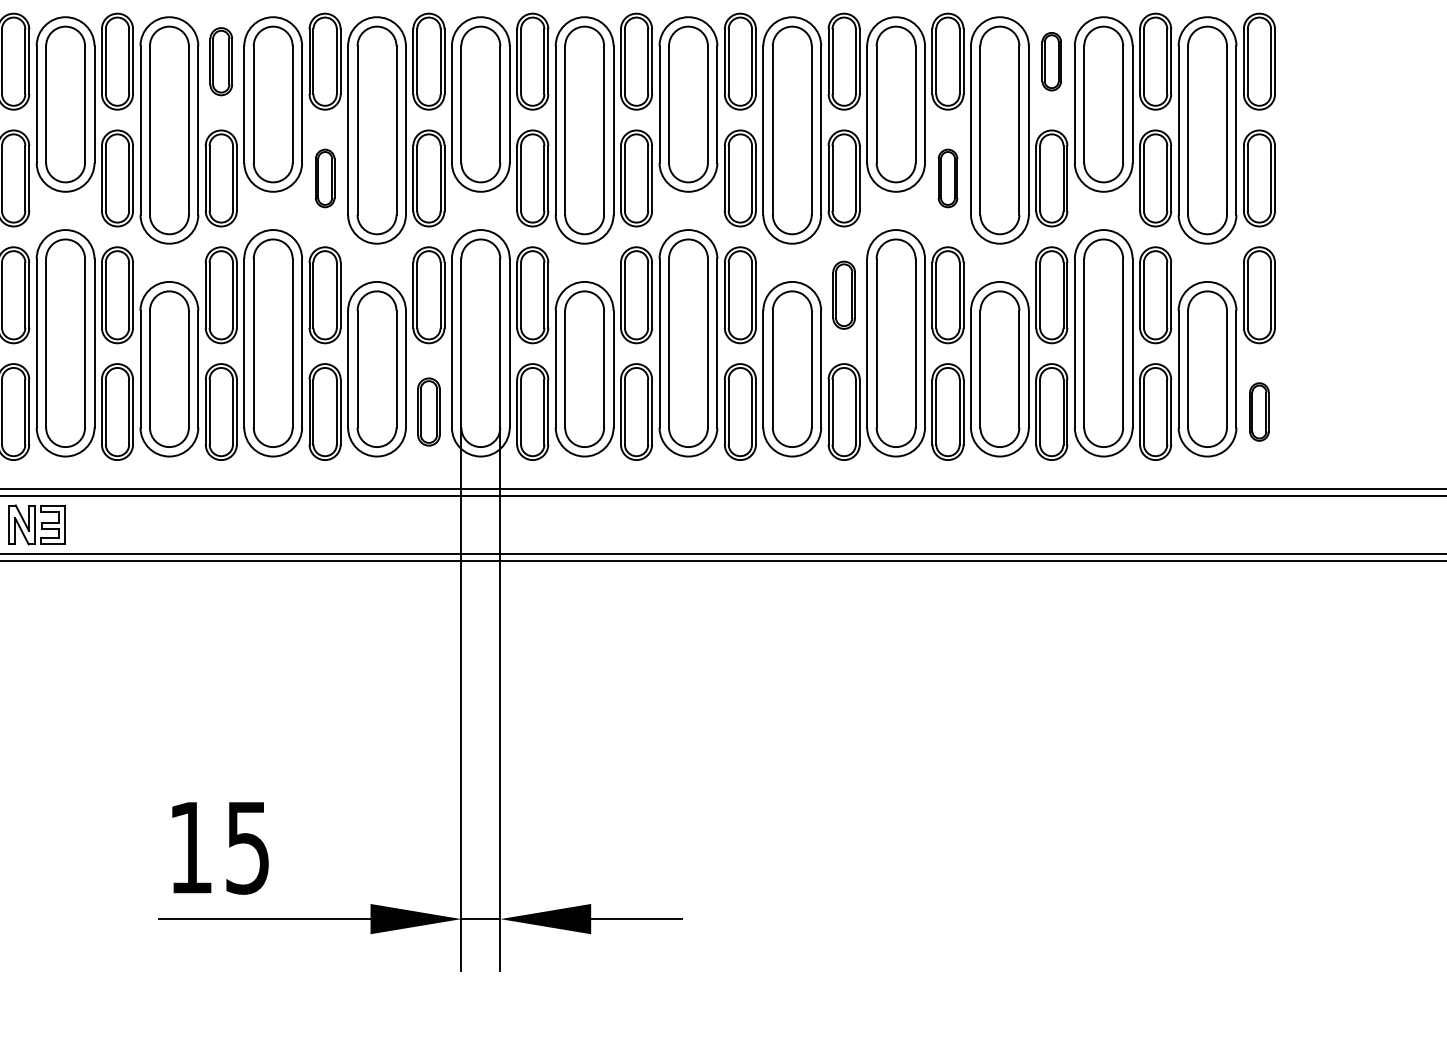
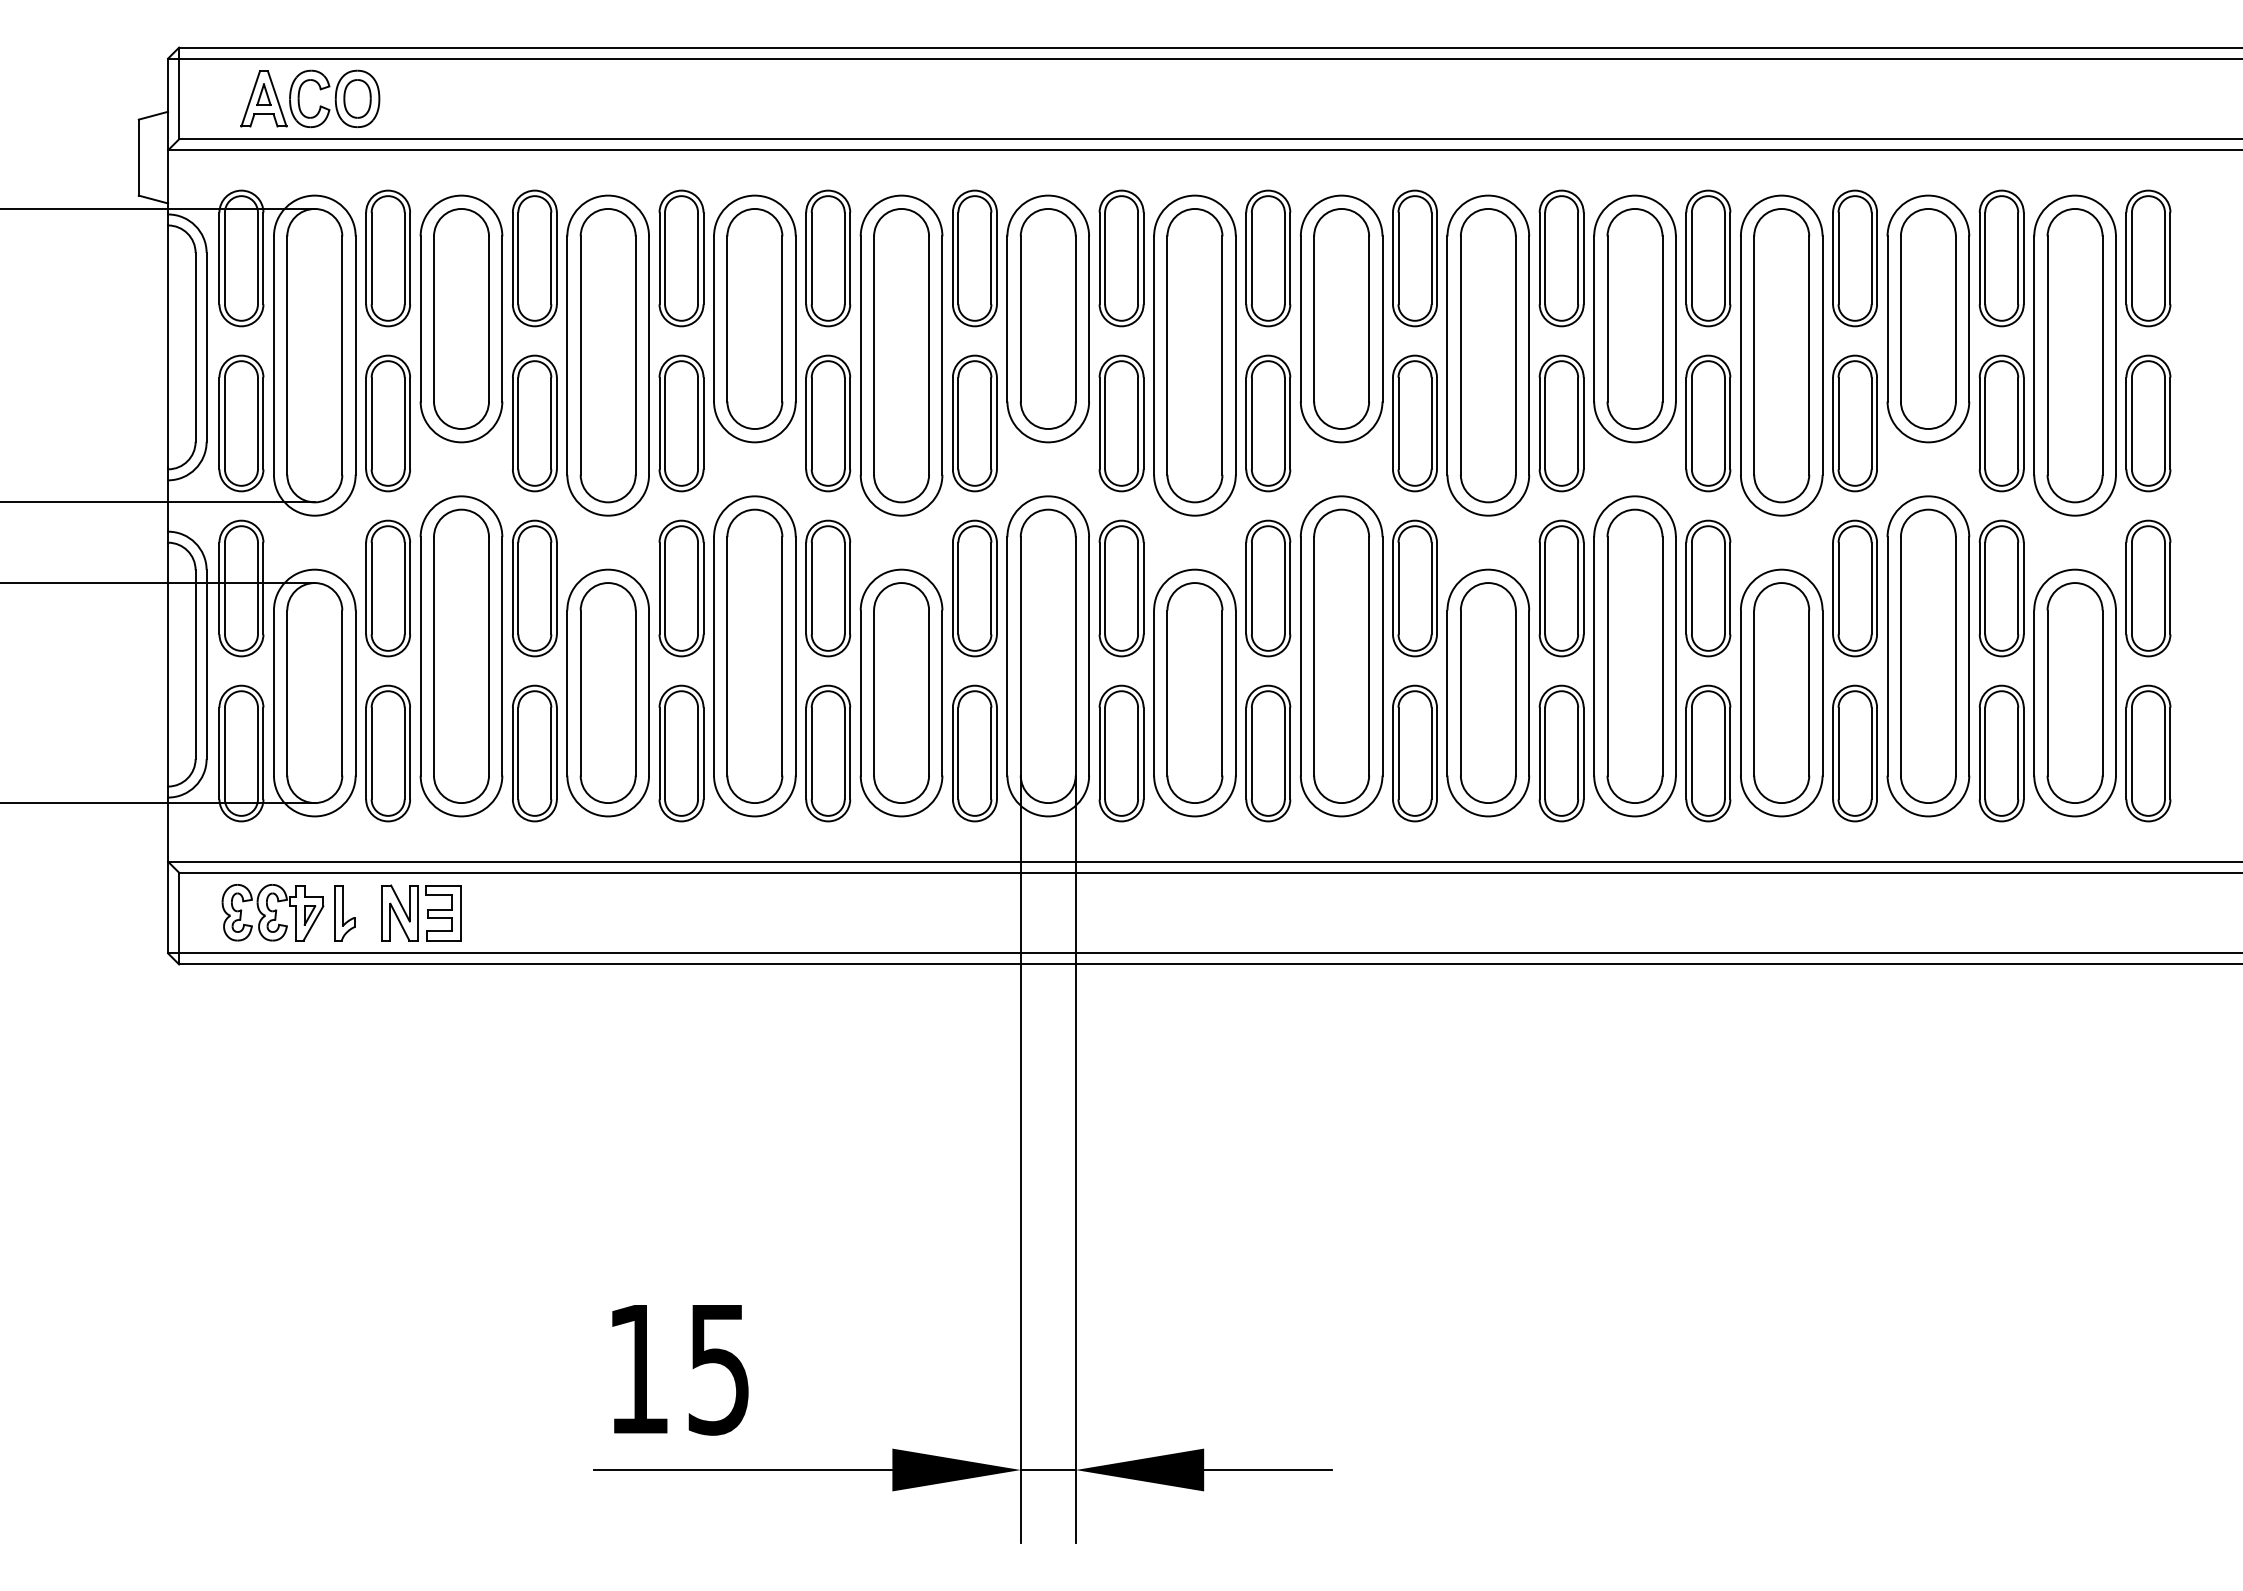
part: (221, 61) -> (681, 258), size x1.43
part: (1051, 61) -> (1854, 258), size x1.67
part: (325, 178) -> (828, 423), size x1.67
part: (948, 178) -> (1708, 423), size x1.67
part: (844, 295) -> (1561, 588), size x1.43
part: (428, 412) -> (974, 753), size x1.43
part: (1259, 412) -> (2148, 753), size x1.67

